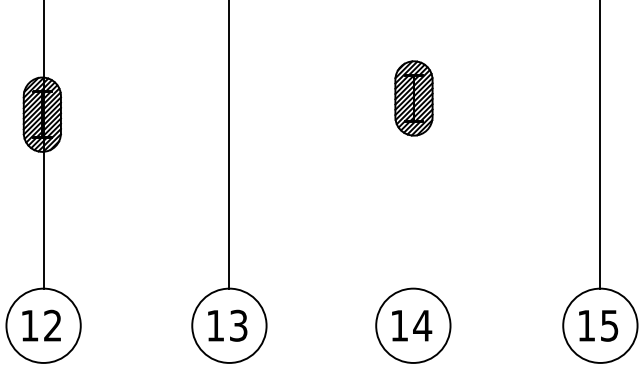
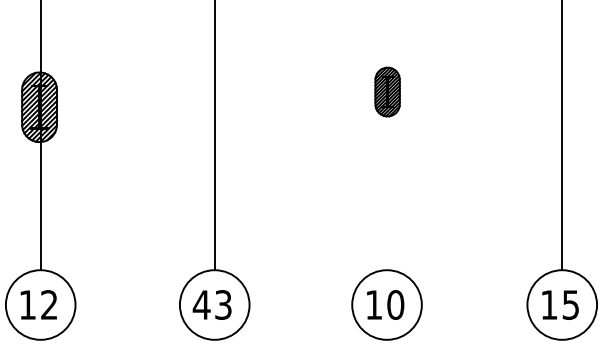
part: (413, 98) -> (387, 92), size x0.7
text: (215, 325) -> (201, 304), 13 -> 43
text: (422, 325) -> (395, 304), 14 -> 10

